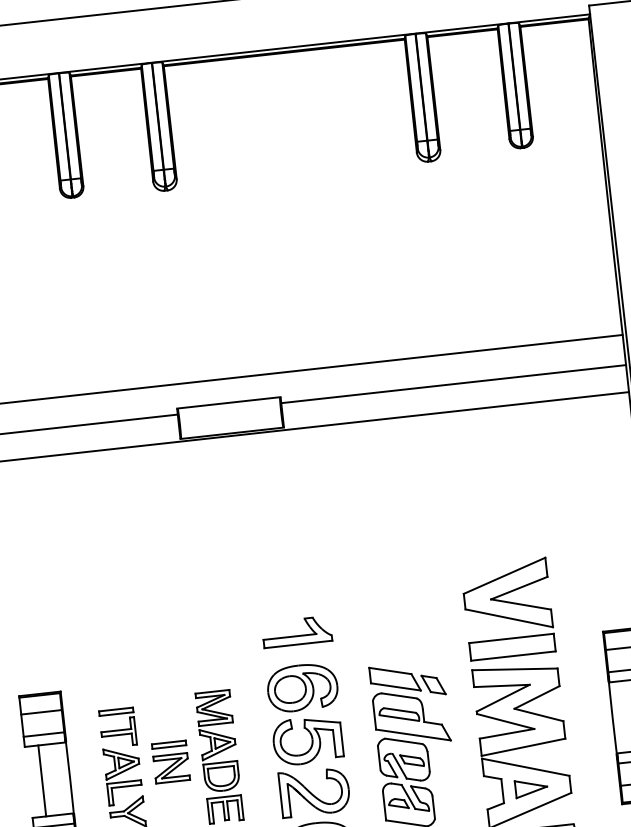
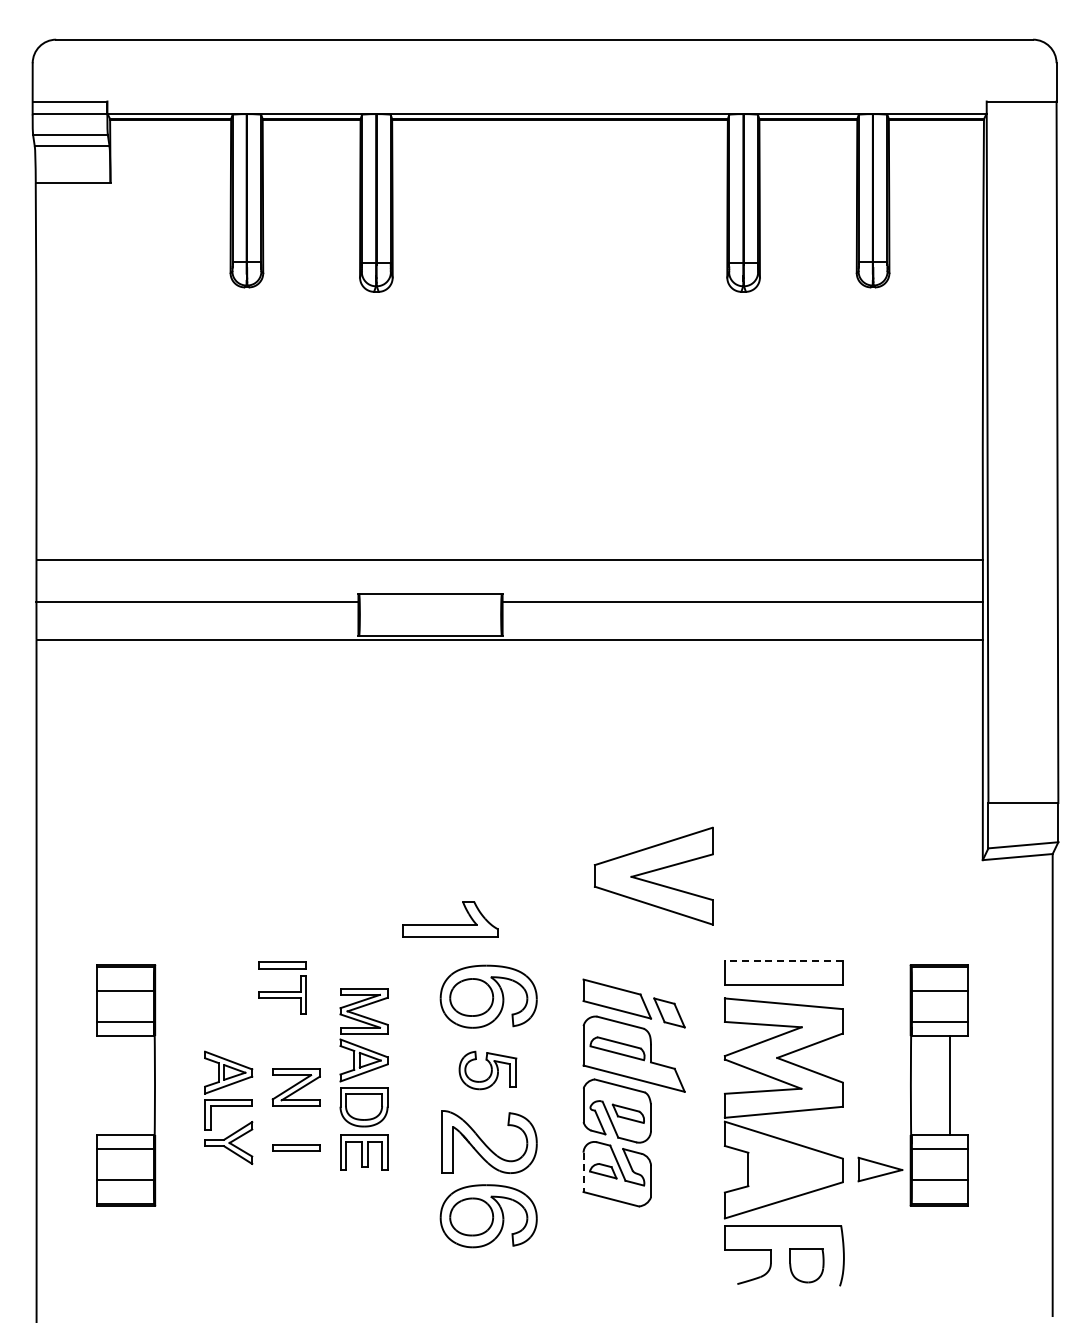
part: (506, 596) -> (653, 875), moved
part: (297, 632) -> (450, 919), moved
line: (511, 638) -> (783, 960), solid -> dashed
part: (117, 727) -> (282, 987), moved
part: (307, 740) -> (487, 1070), size x0.6
part: (169, 744) -> (296, 1147), moved
line: (42, 780) -> (116, 1085), removed
part: (531, 787) -> (880, 1169), moved
line: (384, 806) -> (583, 1172), solid -> dashed

